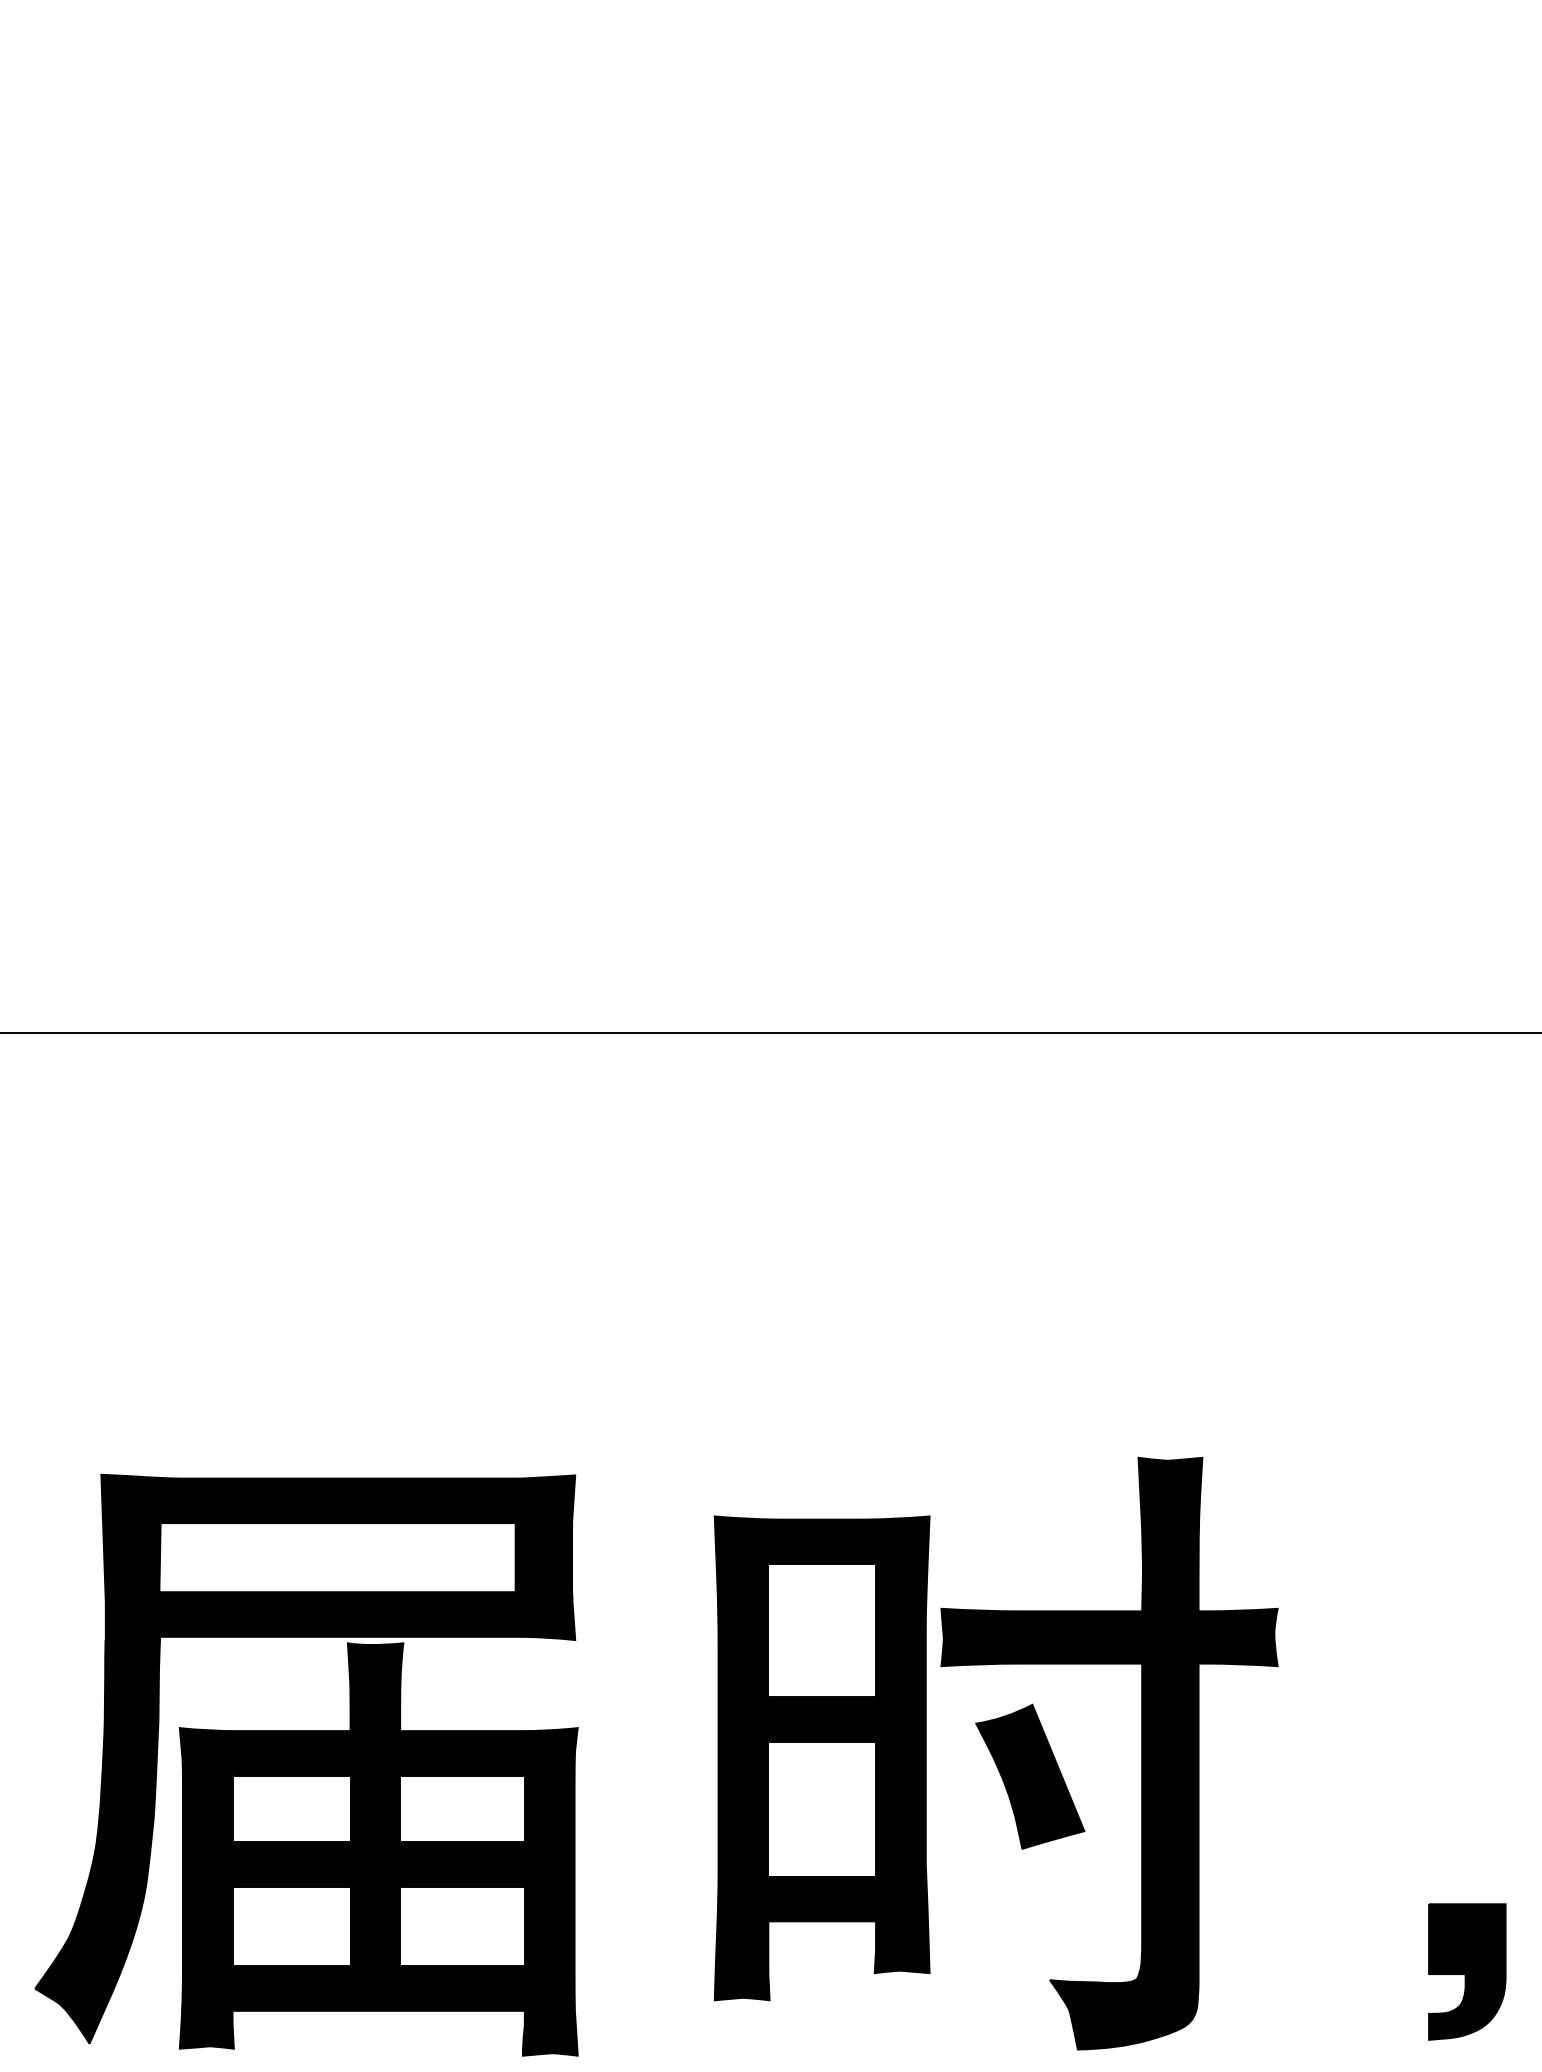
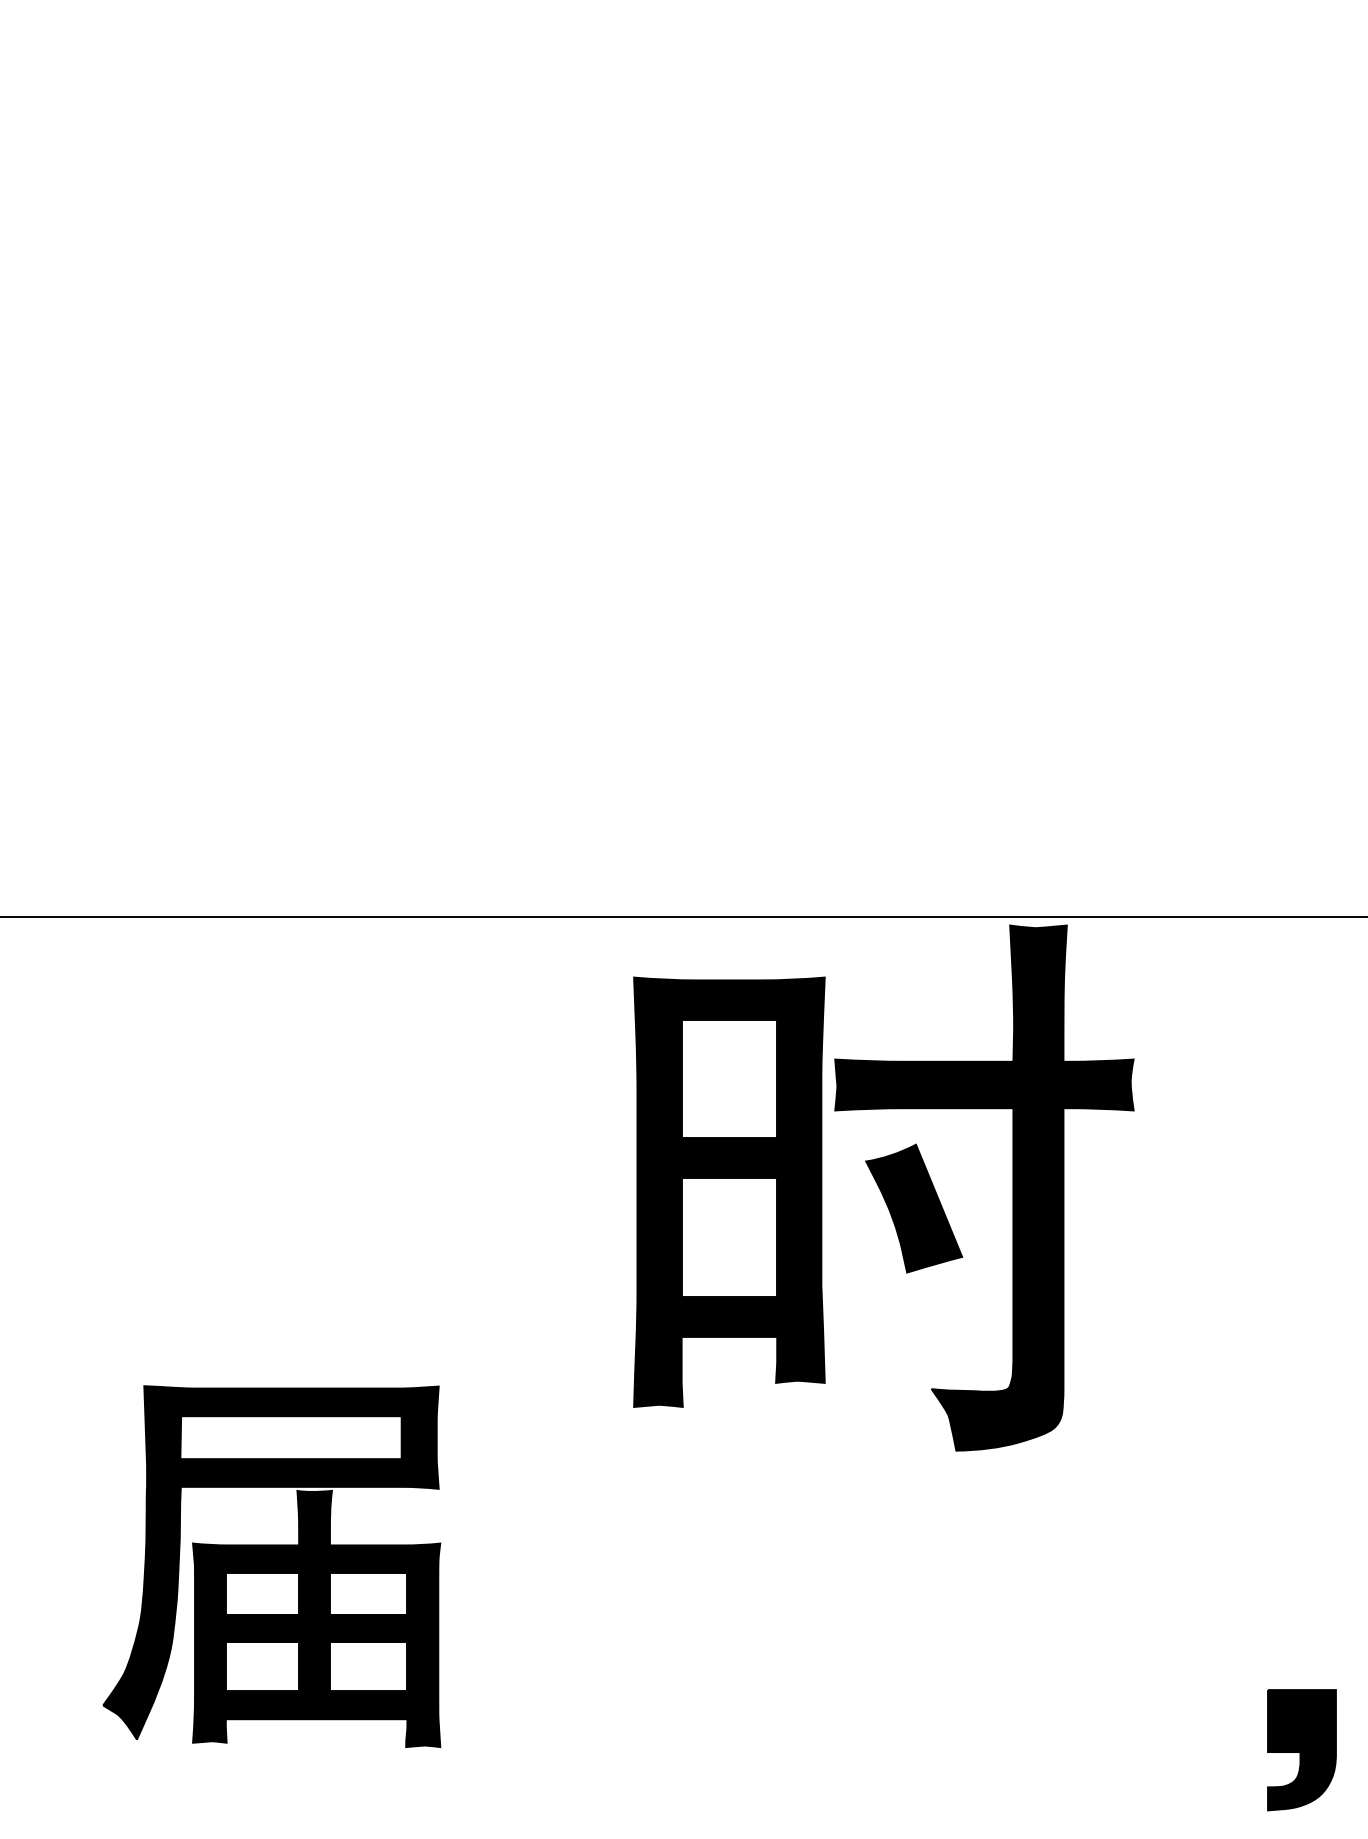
part: (995, 1753) -> (883, 1187), moved
part: (306, 1764) -> (271, 1566), size x0.7

